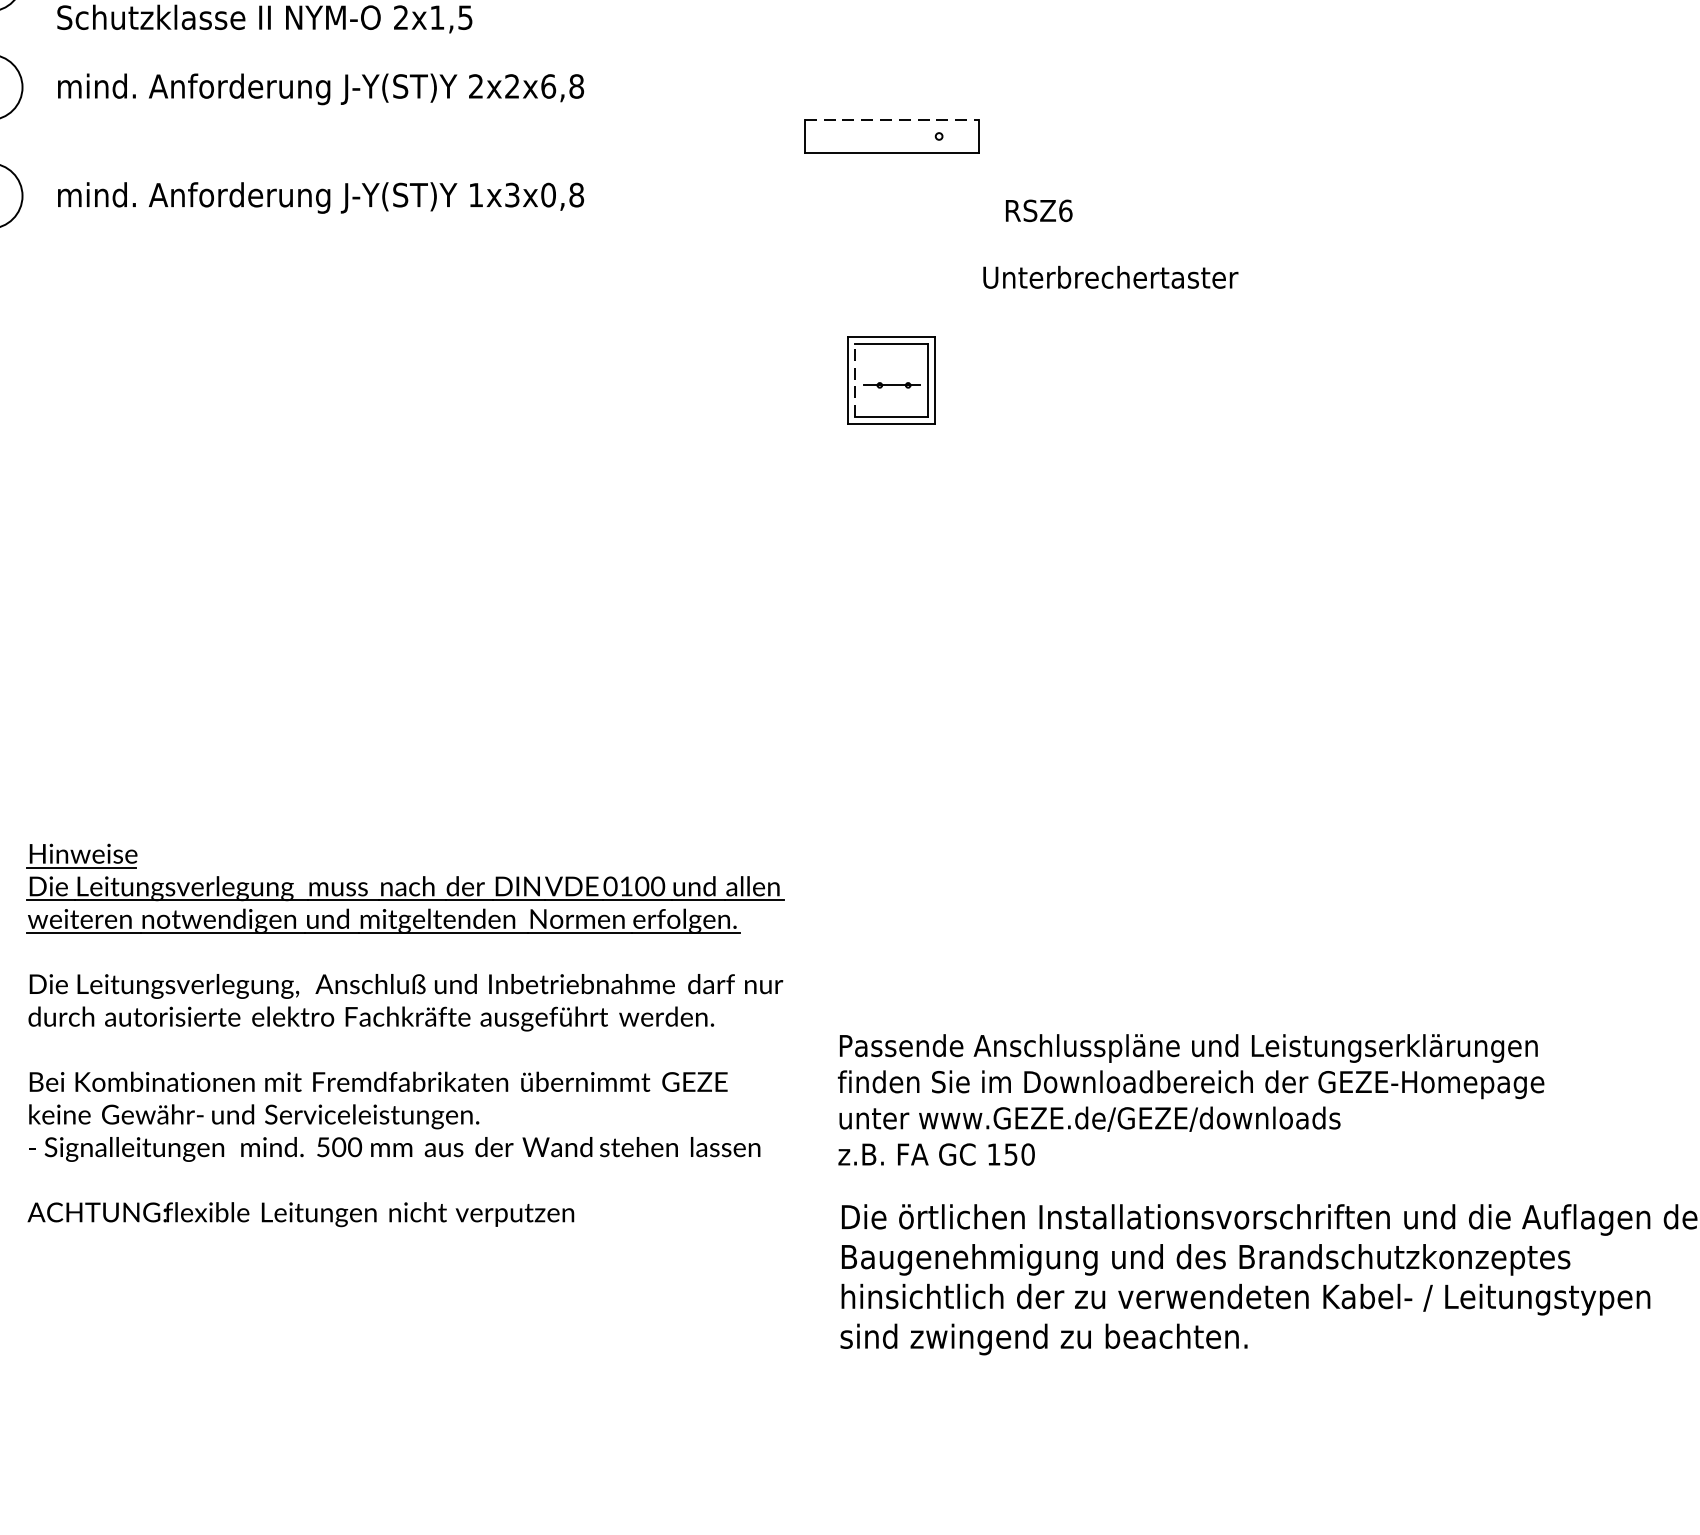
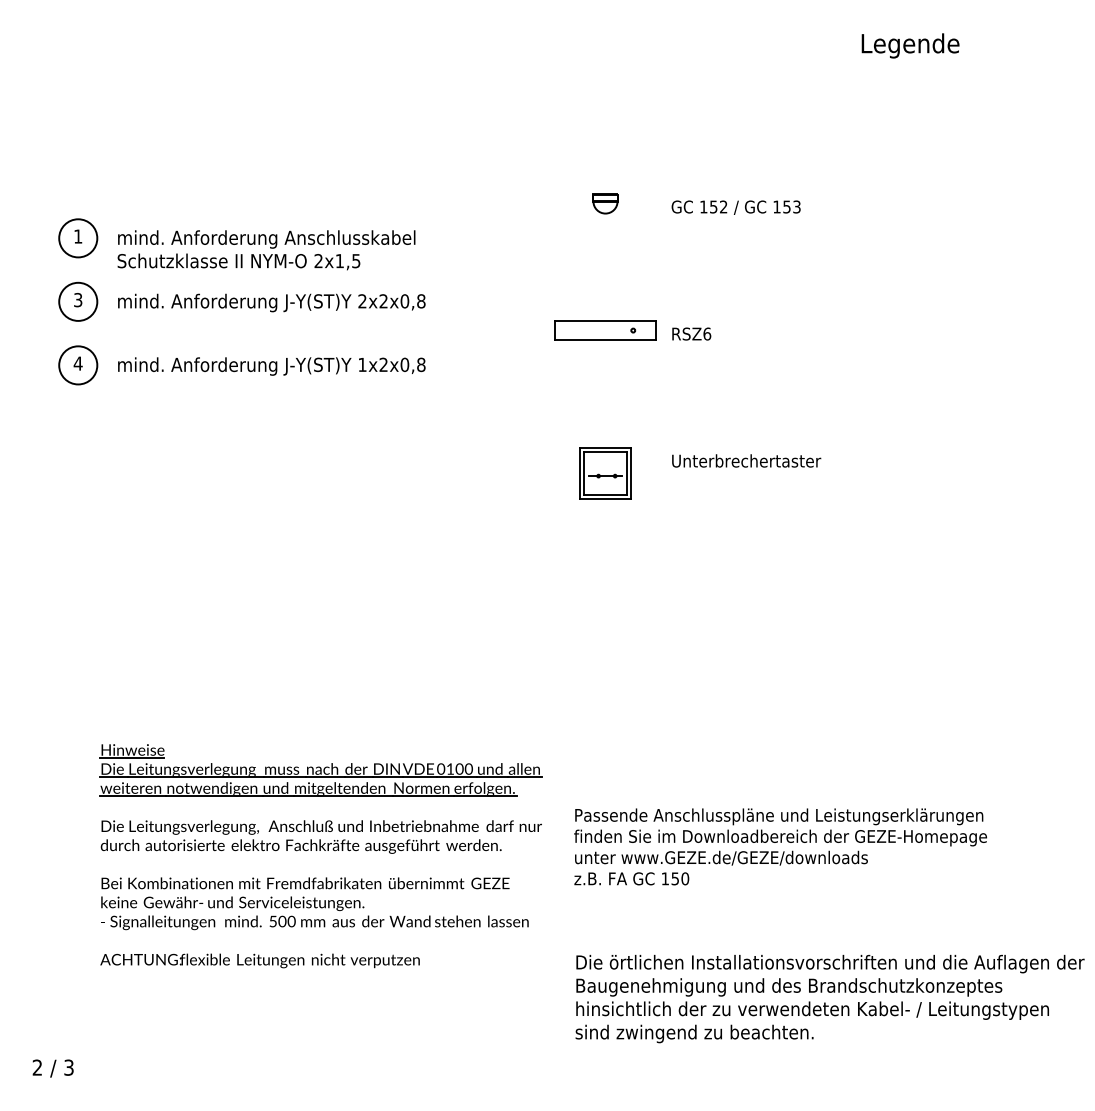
text: (547, 86) -> (404, 301), 2x2x6,8 -> 2x2x0,8
line: (891, 119) -> (605, 320), dashed -> solid
text: (511, 196) -> (383, 365), 1x3x0,8 -> 1x2x0,8
text: (1038, 209) -> (691, 333), moved
text: (1110, 276) -> (746, 460), moved
line: (855, 379) -> (584, 472), dashed -> solid
text: (1190, 1099) -> (780, 846), moved

